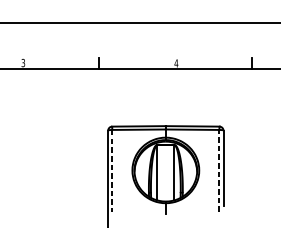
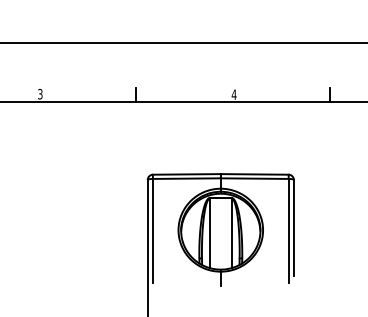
line: (111, 170) -> (152, 230), dashed -> solid
line: (219, 170) -> (288, 230), dashed -> solid

